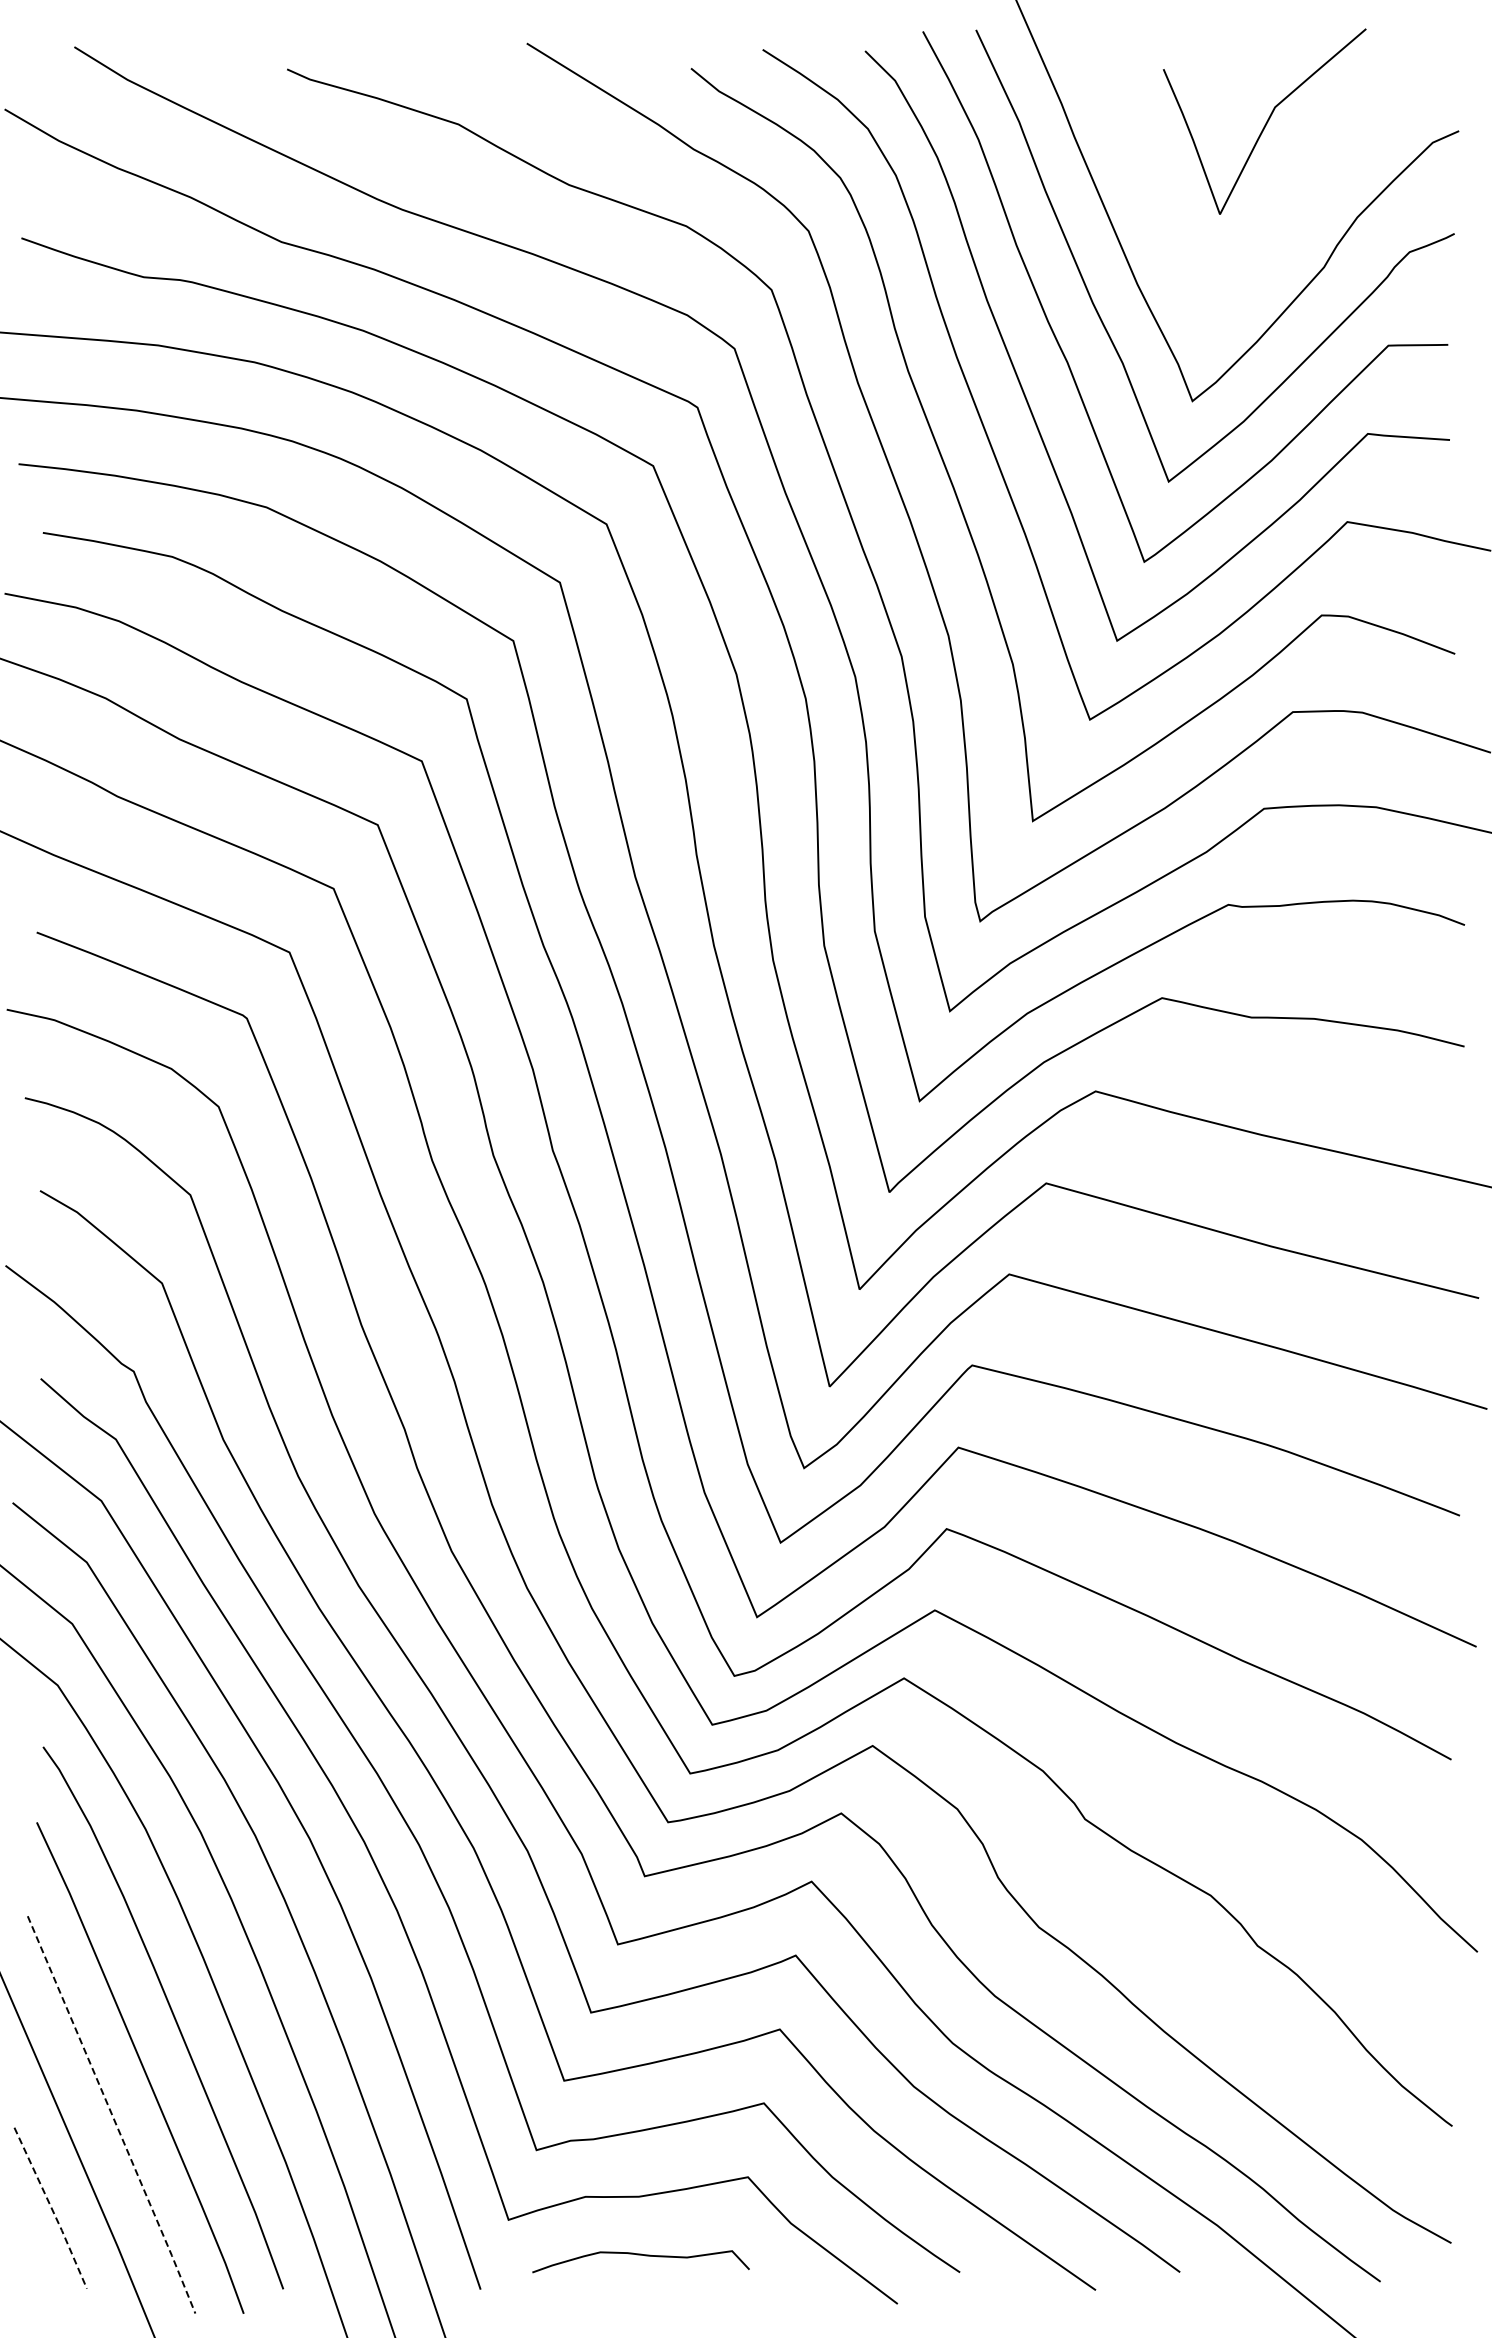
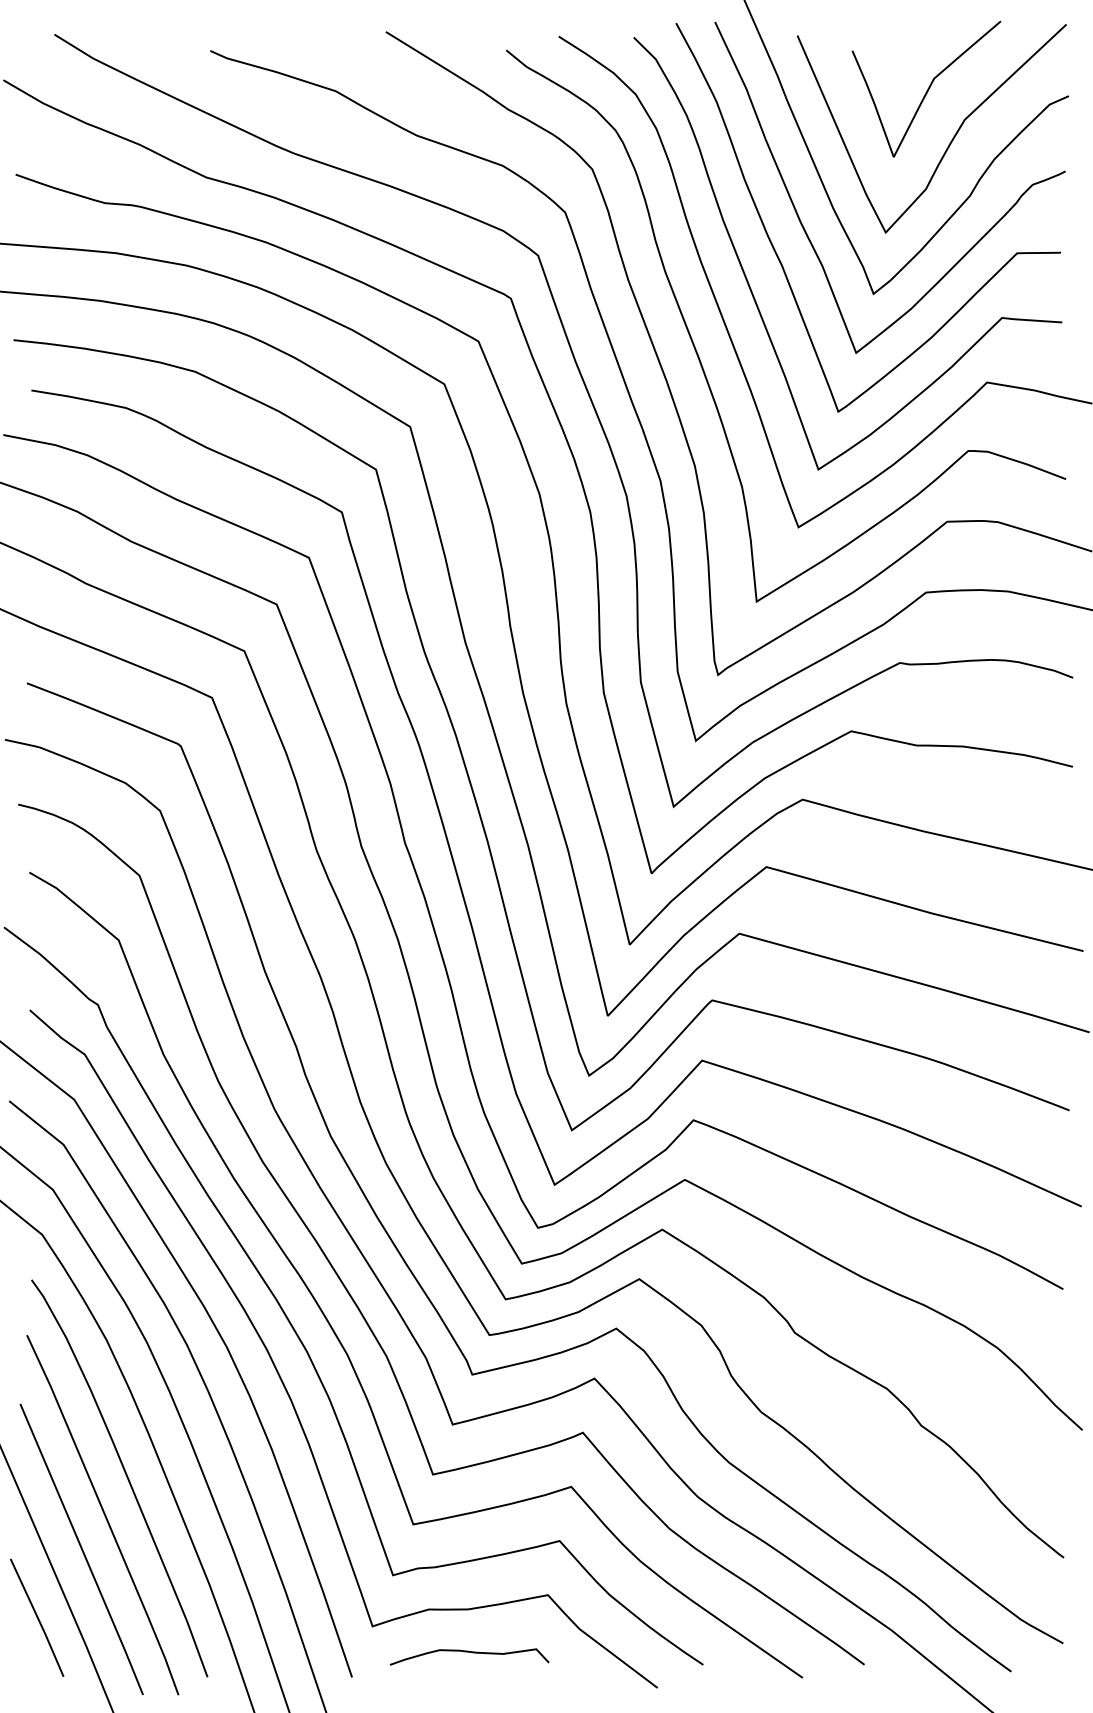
curve: (1298, 191) -> (951, 140), added
line: (112, 2115) -> (82, 1549), dashed -> solid
line: (51, 2208) -> (37, 1618), dashed -> solid

